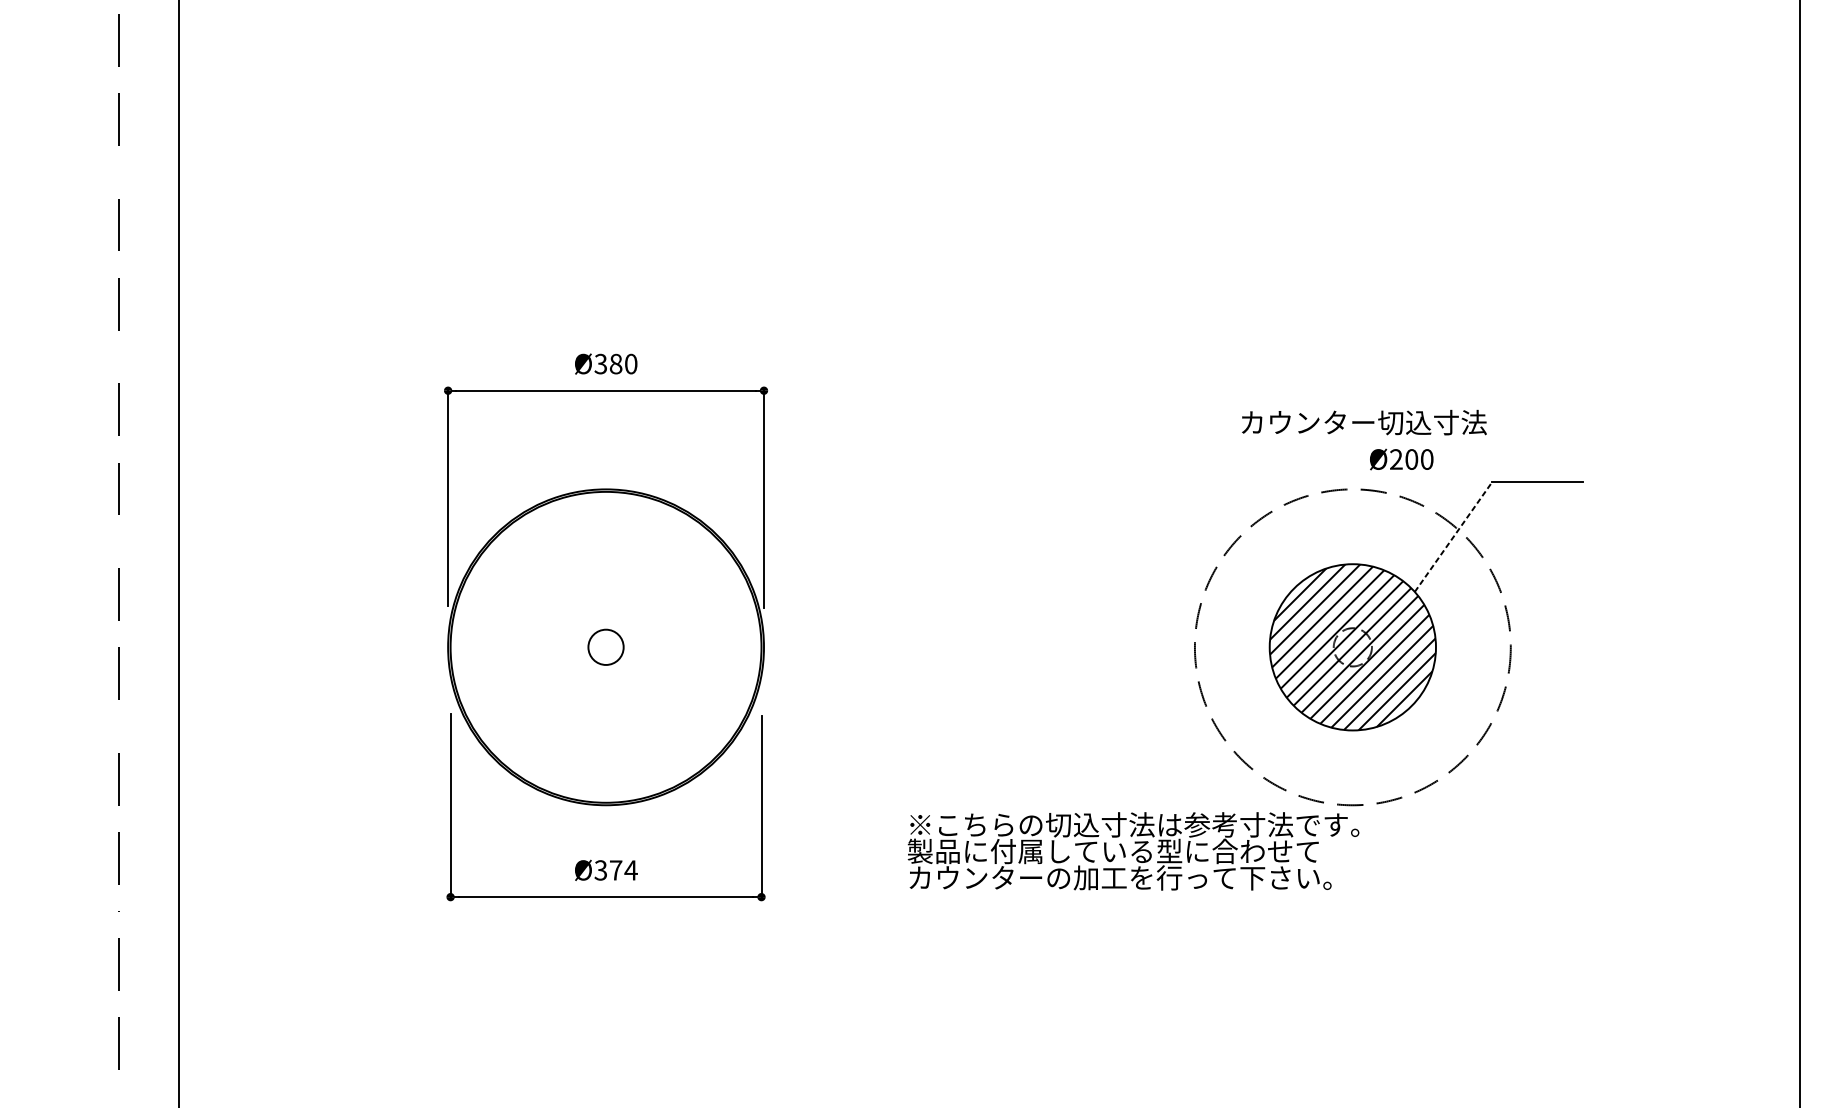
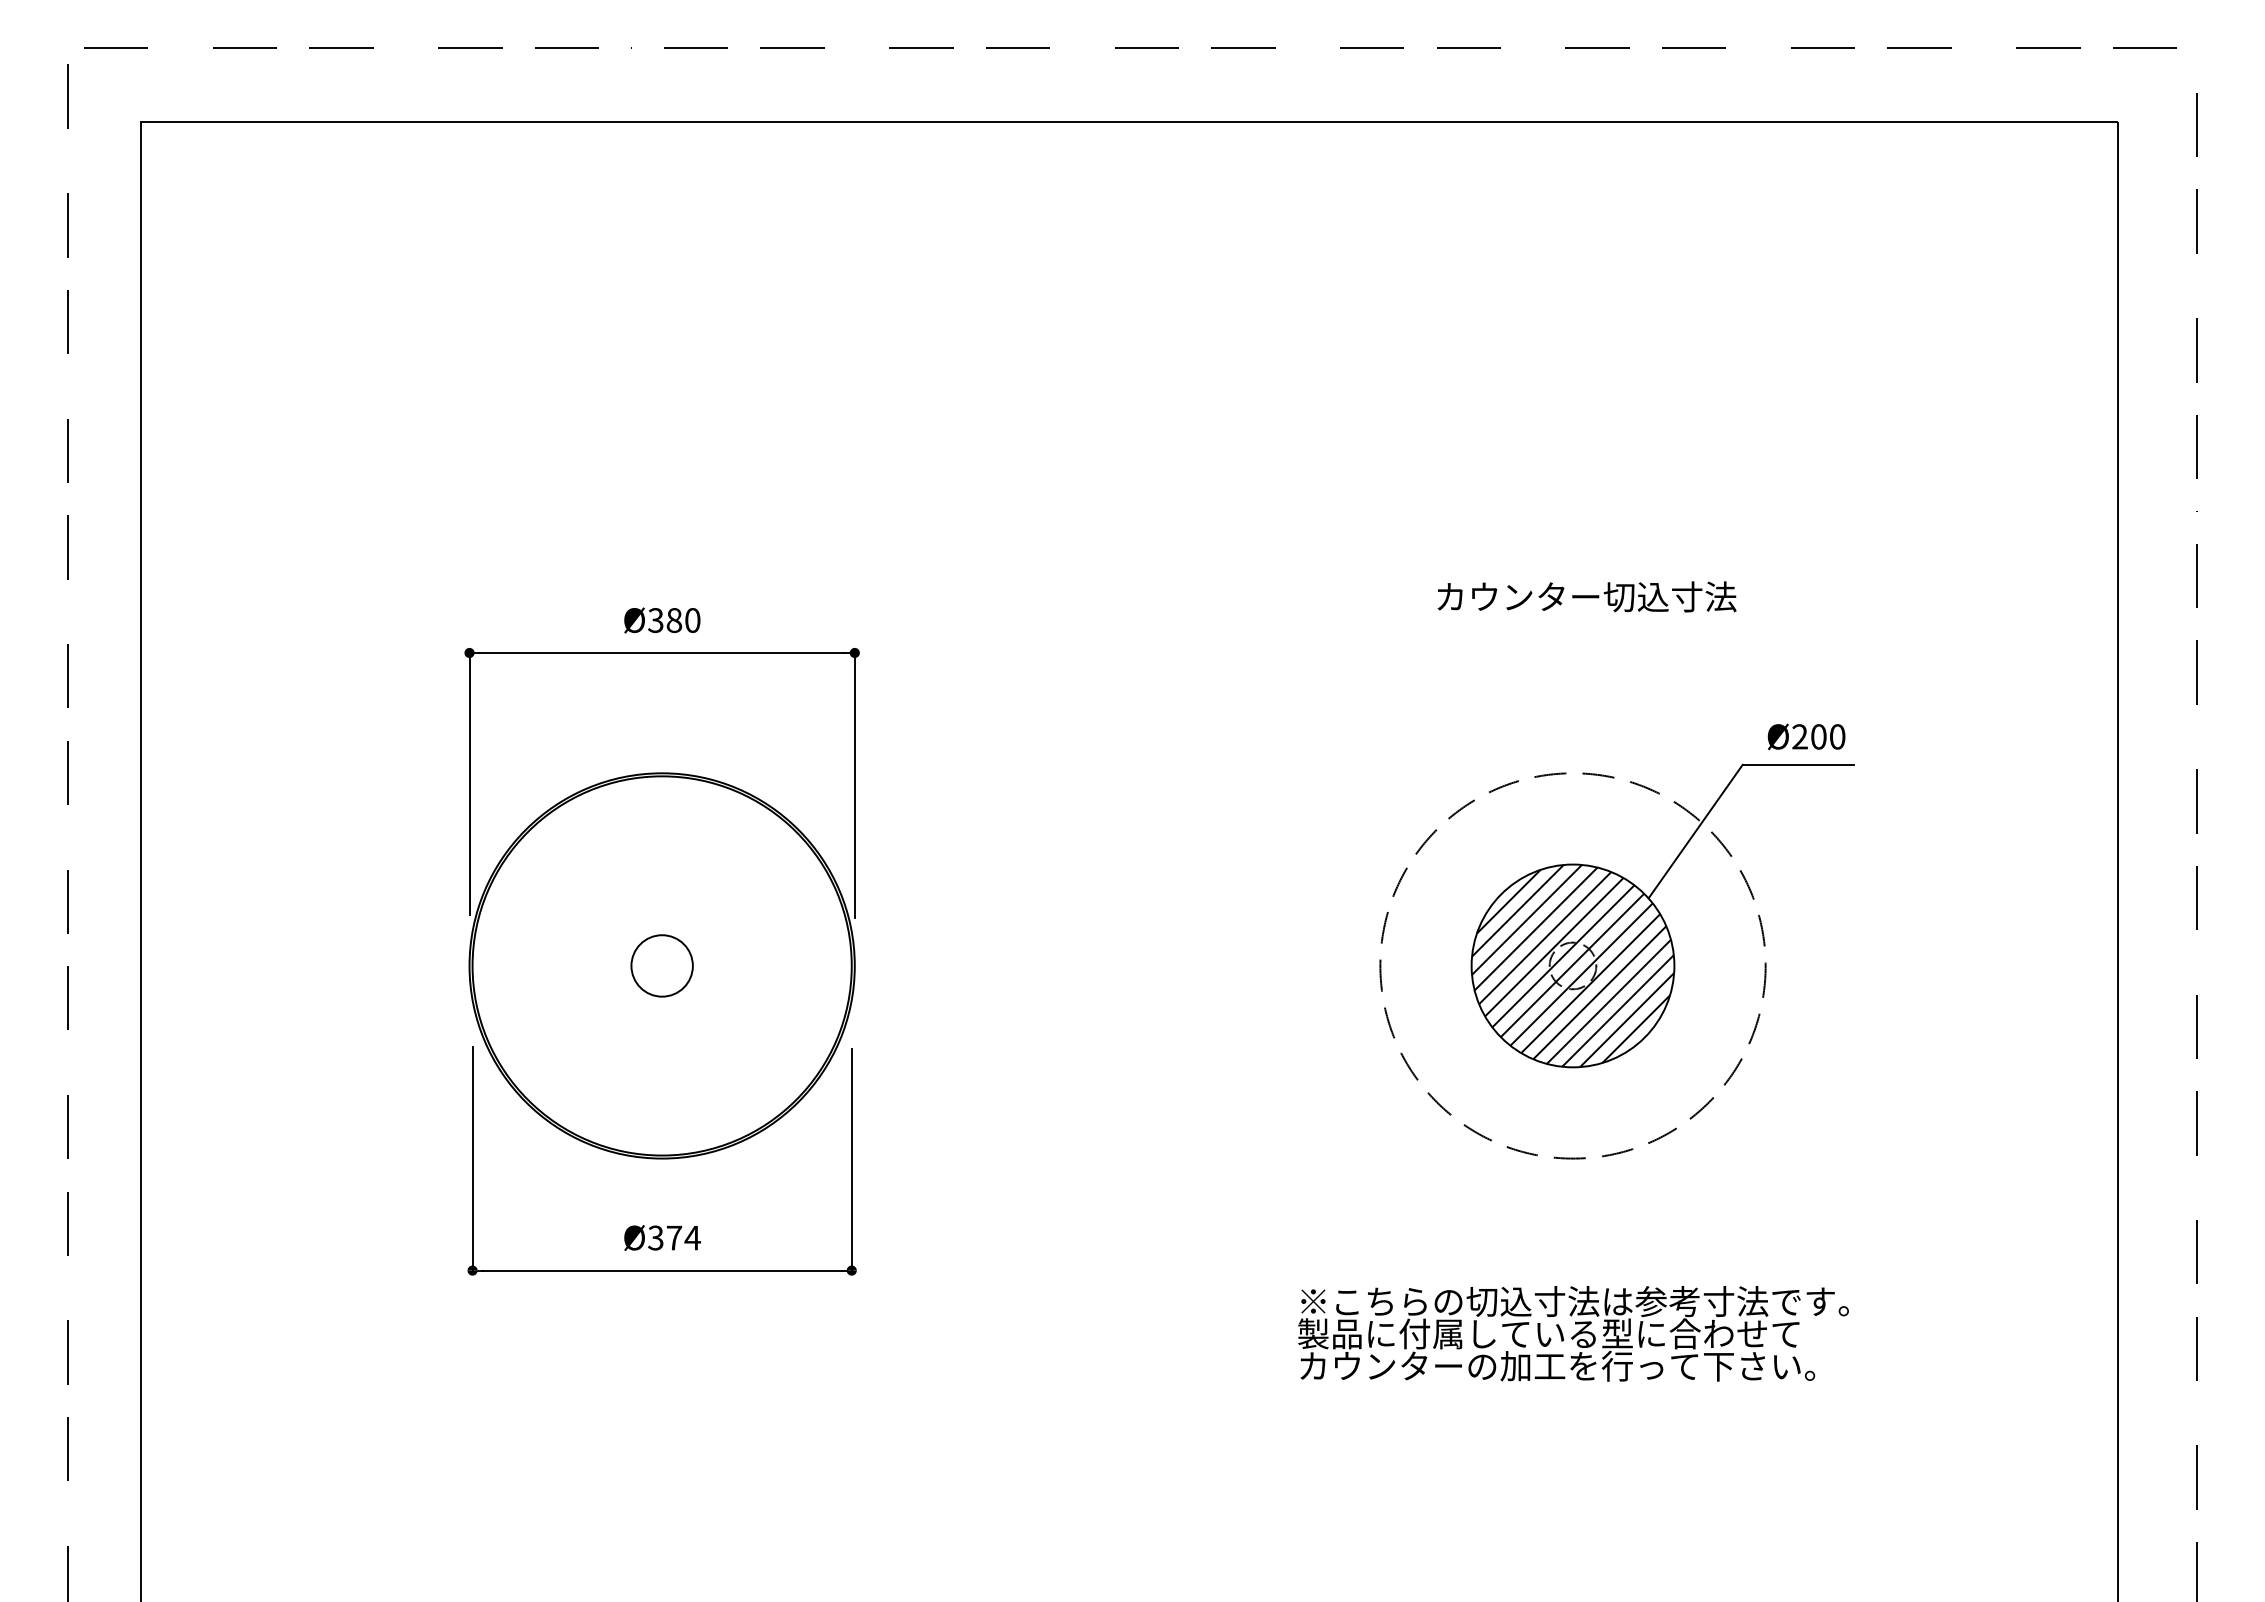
text: (1363, 422) -> (1586, 596), moved
text: (1401, 459) -> (1806, 736), moved
line: (1453, 537) -> (1695, 831), dashed -> solid
circle: (605, 646) -> (661, 965), size x1.43
text: (1133, 851) -> (1573, 1333), moved

